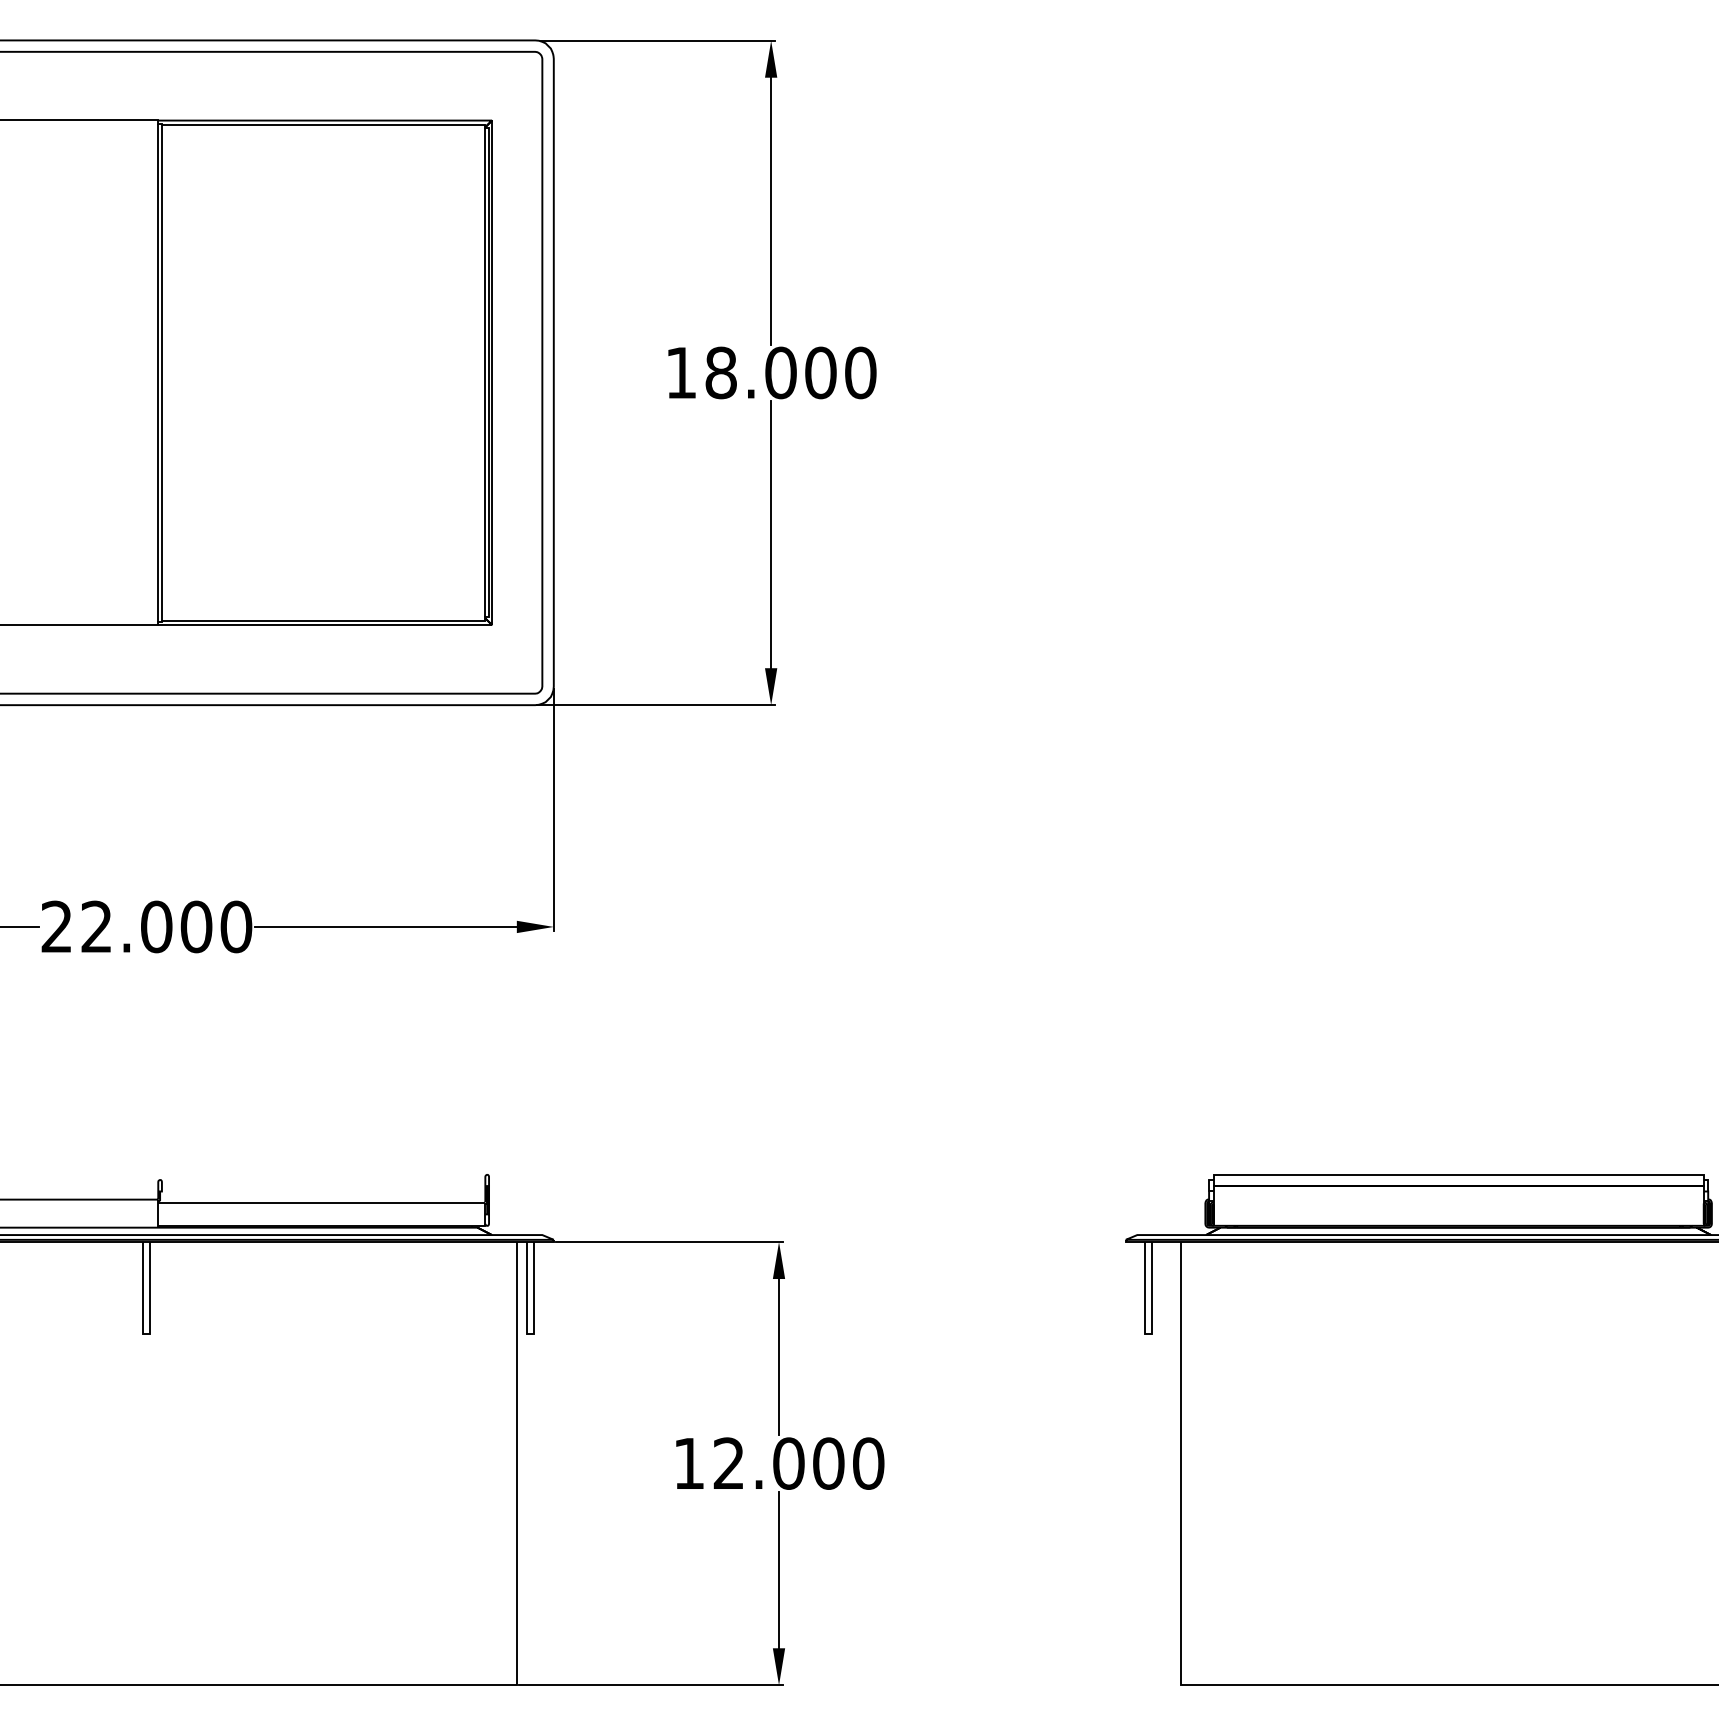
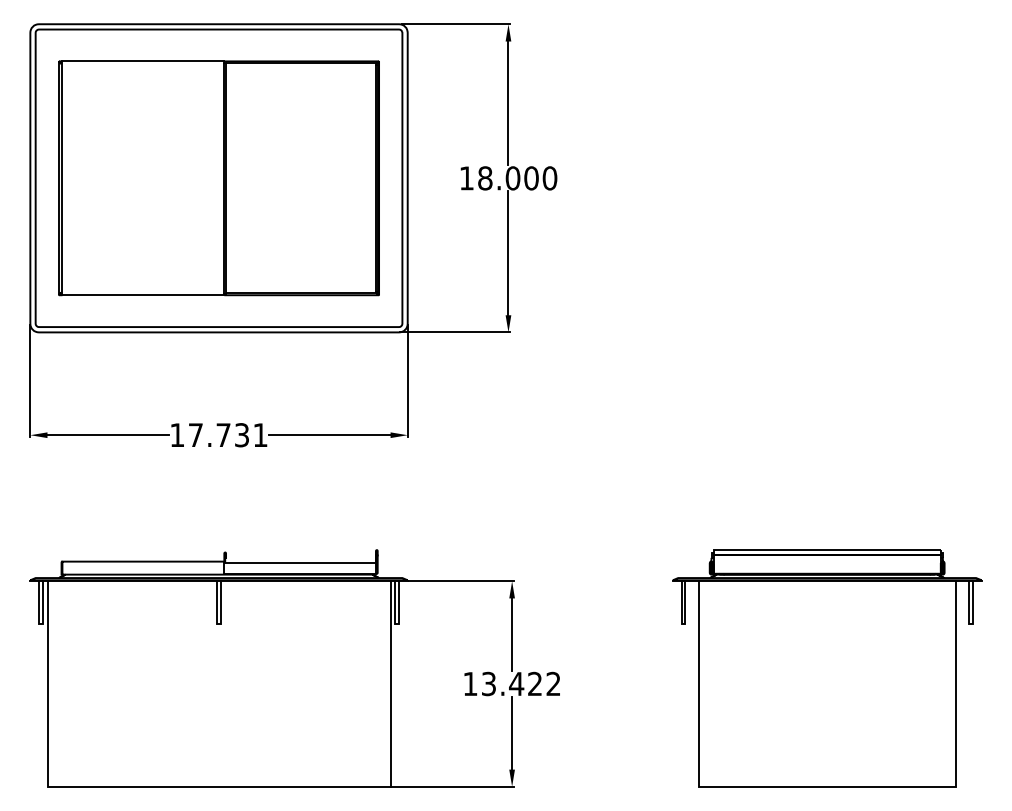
text: (145, 927) -> (218, 435), 22.000 -> 17.731
text: (799, 1462) -> (521, 683), 12.000 -> 13.422

